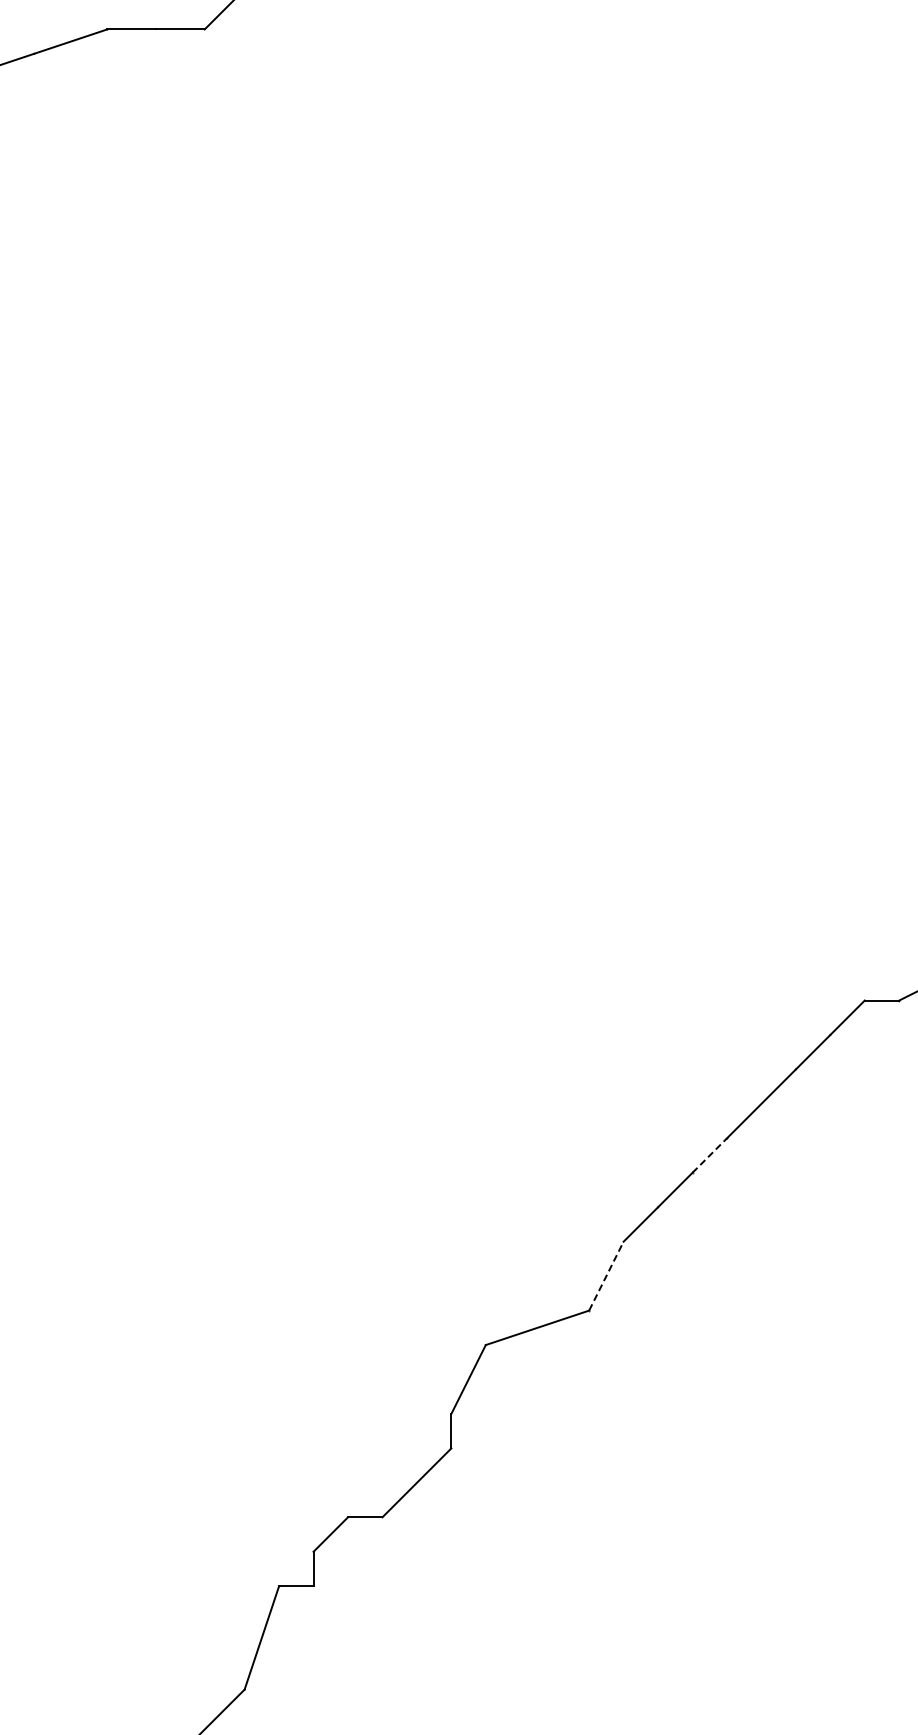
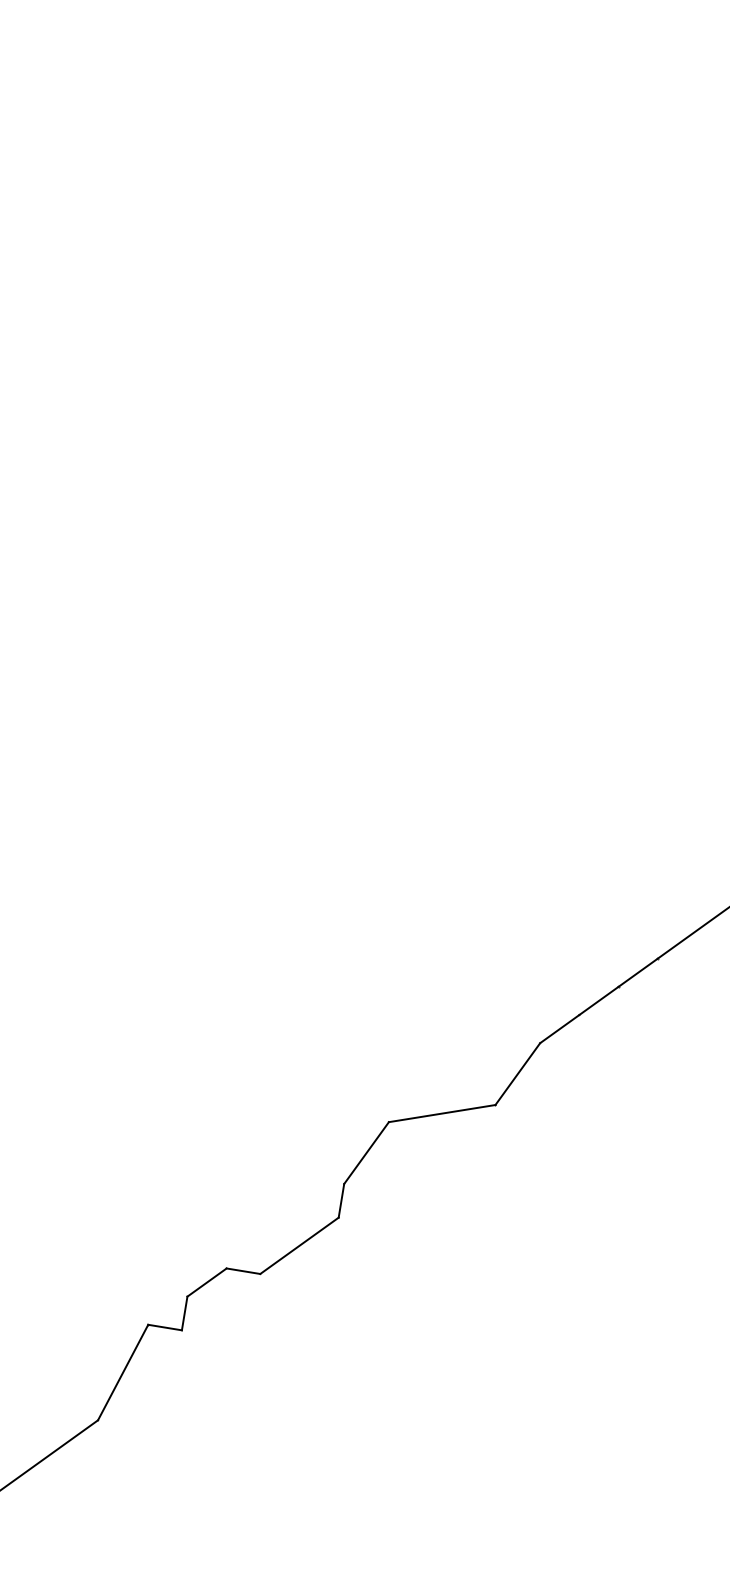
line: (710, 1155) -> (638, 972), dashed -> solid
line: (606, 1276) -> (517, 1074), dashed -> solid

